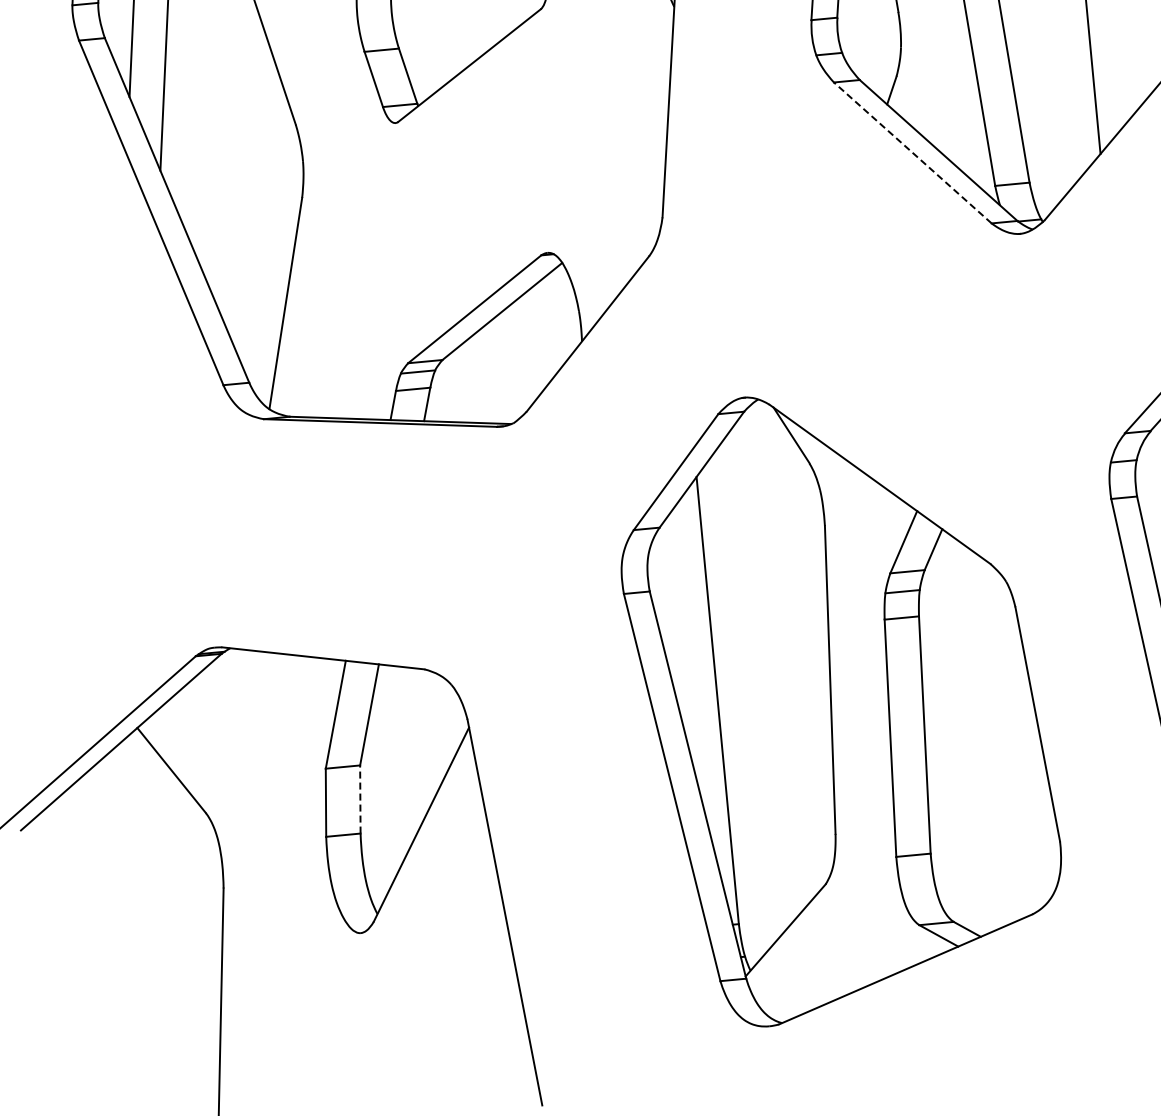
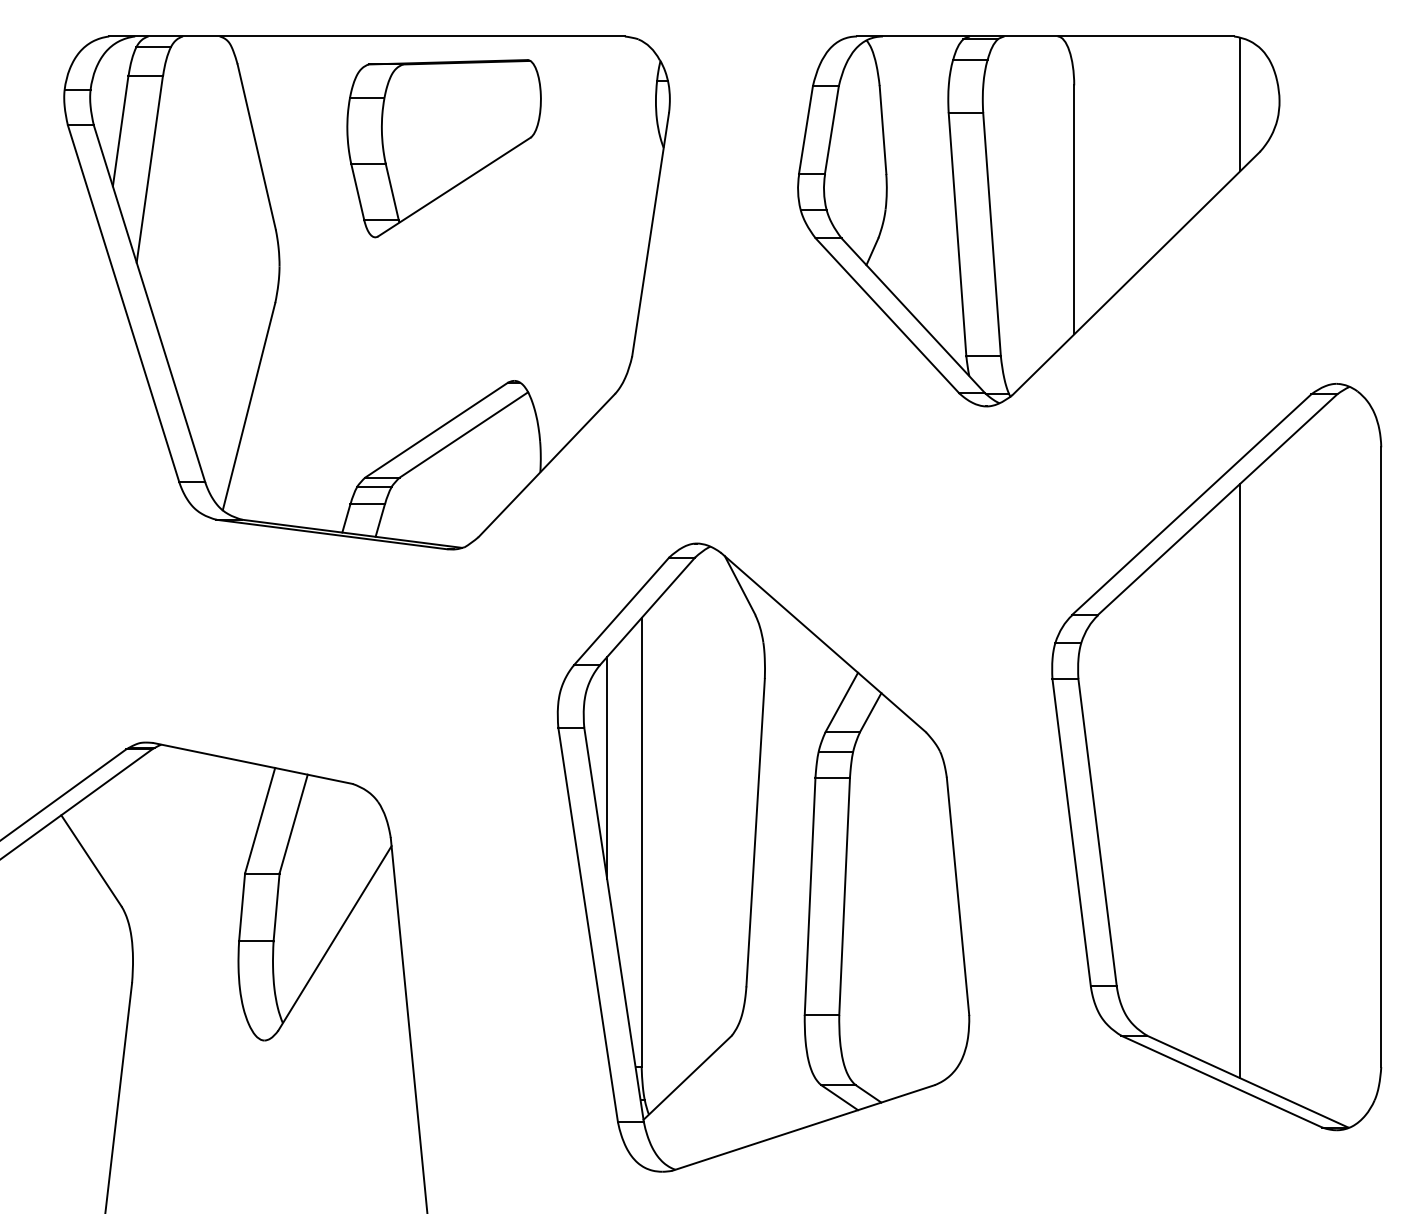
line: (912, 152) -> (887, 315), dashed -> solid
line: (676, 629) -> (607, 767), added
line: (360, 798) -> (276, 906), dashed -> solid

